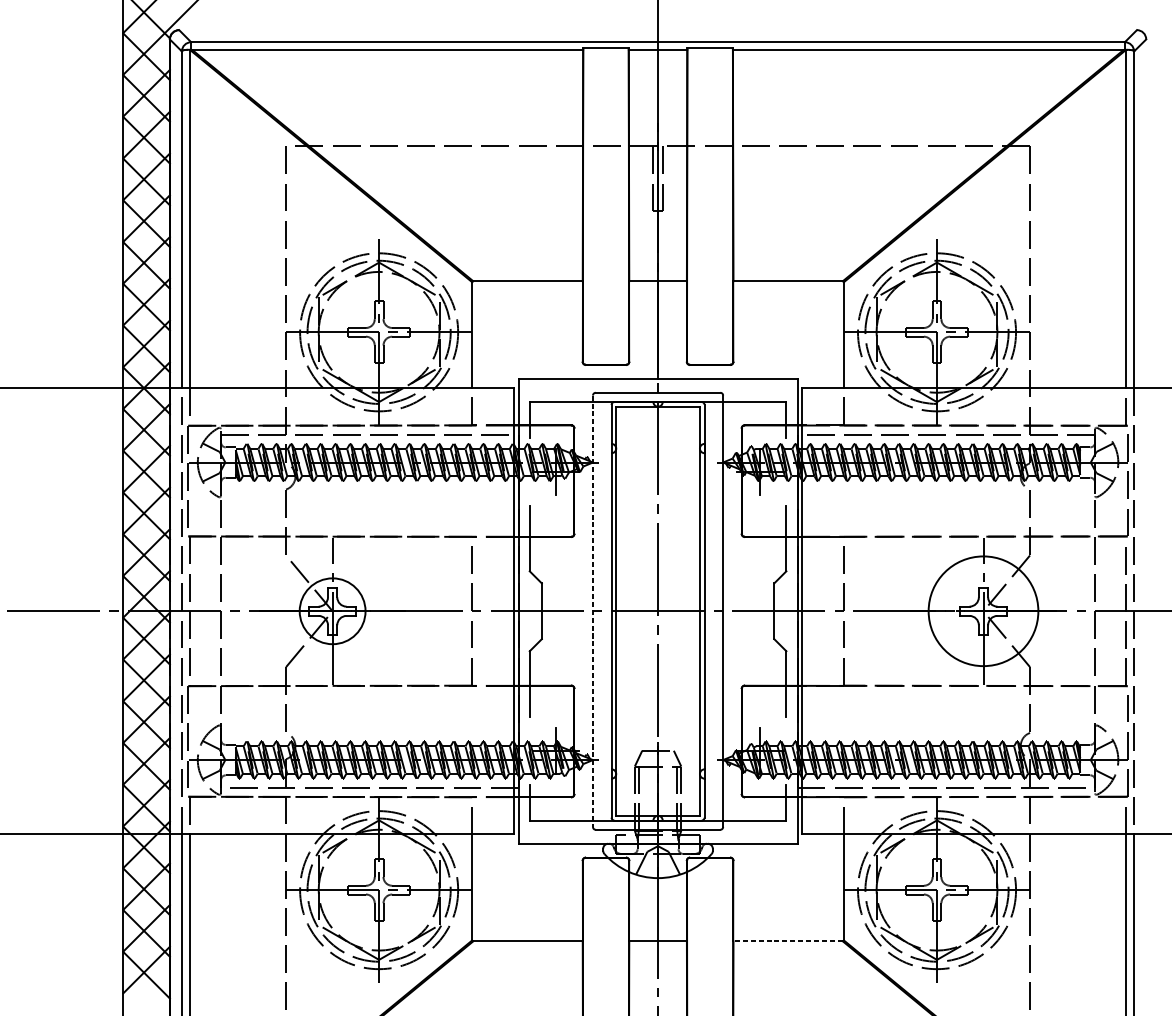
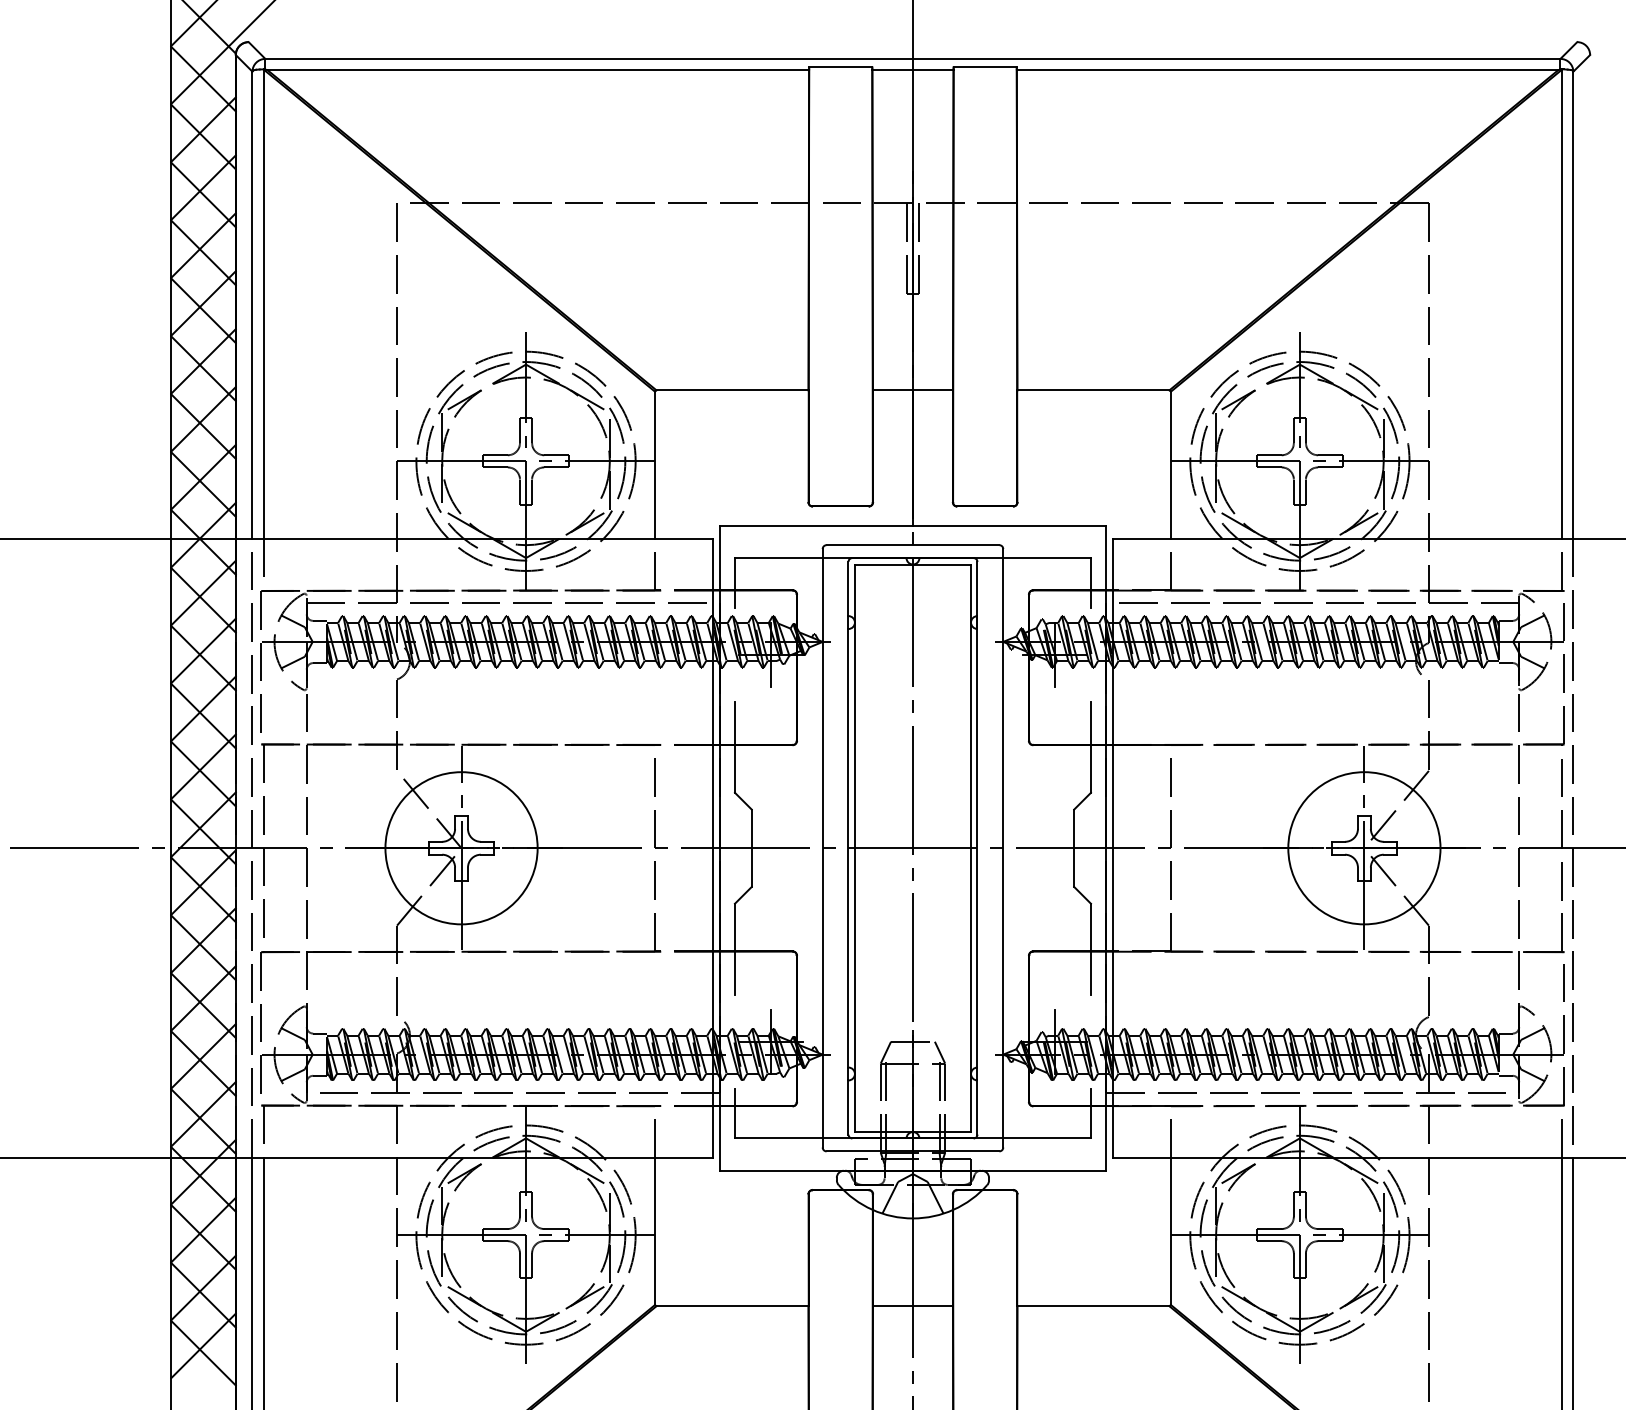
circle: (332, 611) -> (461, 848), size x1.67
line: (592, 611) -> (822, 848), dashed -> solid
line: (788, 941) -> (1093, 1306), dashed -> solid

